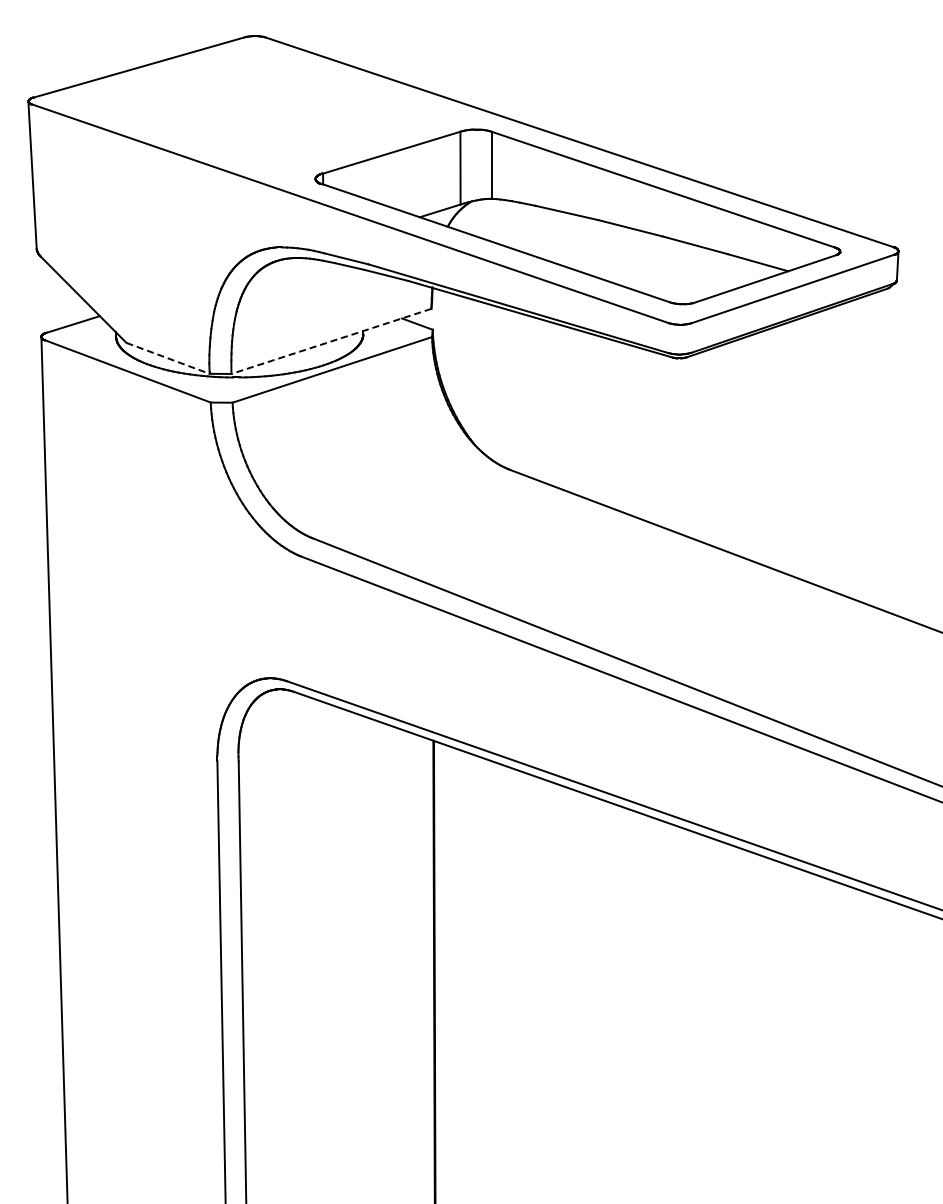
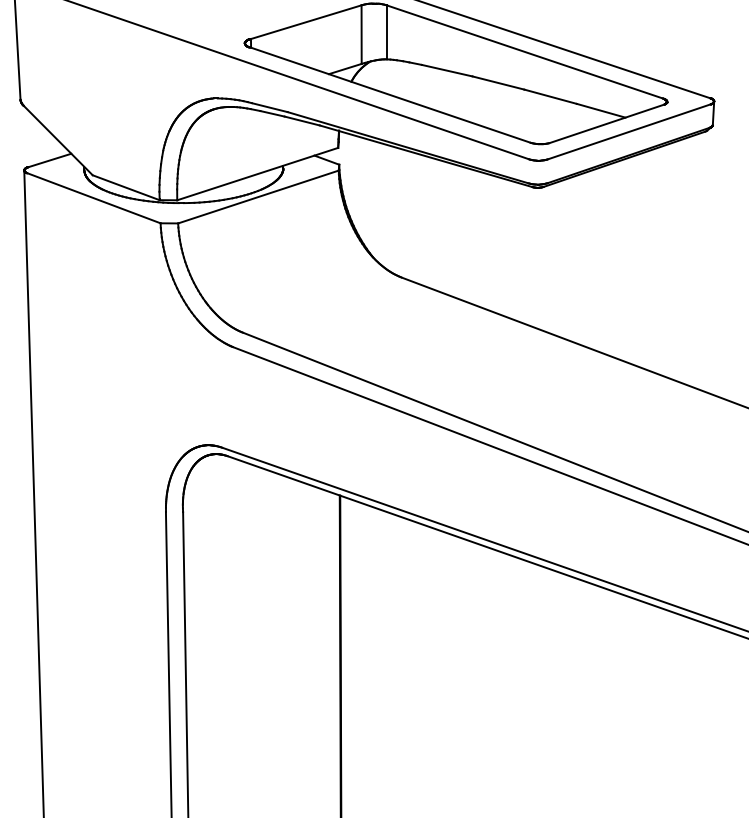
line: (330, 341) -> (256, 174), dashed -> solid
line: (168, 358) -> (126, 187), dashed -> solid

